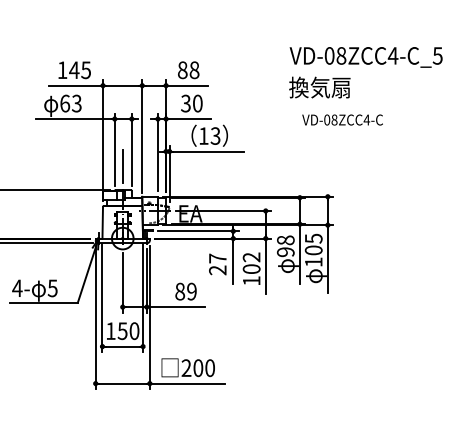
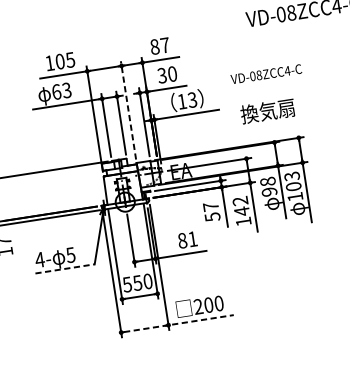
text: (74, 70) -> (60, 61), 145 -> 105
text: (194, 70) -> (165, 45), 88 -> 87
text: (319, 87) -> (267, 111), moved
text: (342, 119) -> (266, 73), moved
line: (142, 136) -> (128, 110), solid -> dashed
line: (122, 166) -> (115, 139), removed
text: (313, 237) -> (291, 175), 105 -> 103
text: (251, 269) -> (241, 211), 102 -> 142
text: (217, 270) -> (212, 217), 27 -> 57
text: (191, 291) -> (192, 239), 89 -> 81
line: (43, 302) -> (64, 268), solid -> dashed
text: (110, 331) -> (127, 285), 150 -> 550
line: (161, 383) -> (178, 323), solid -> dashed

